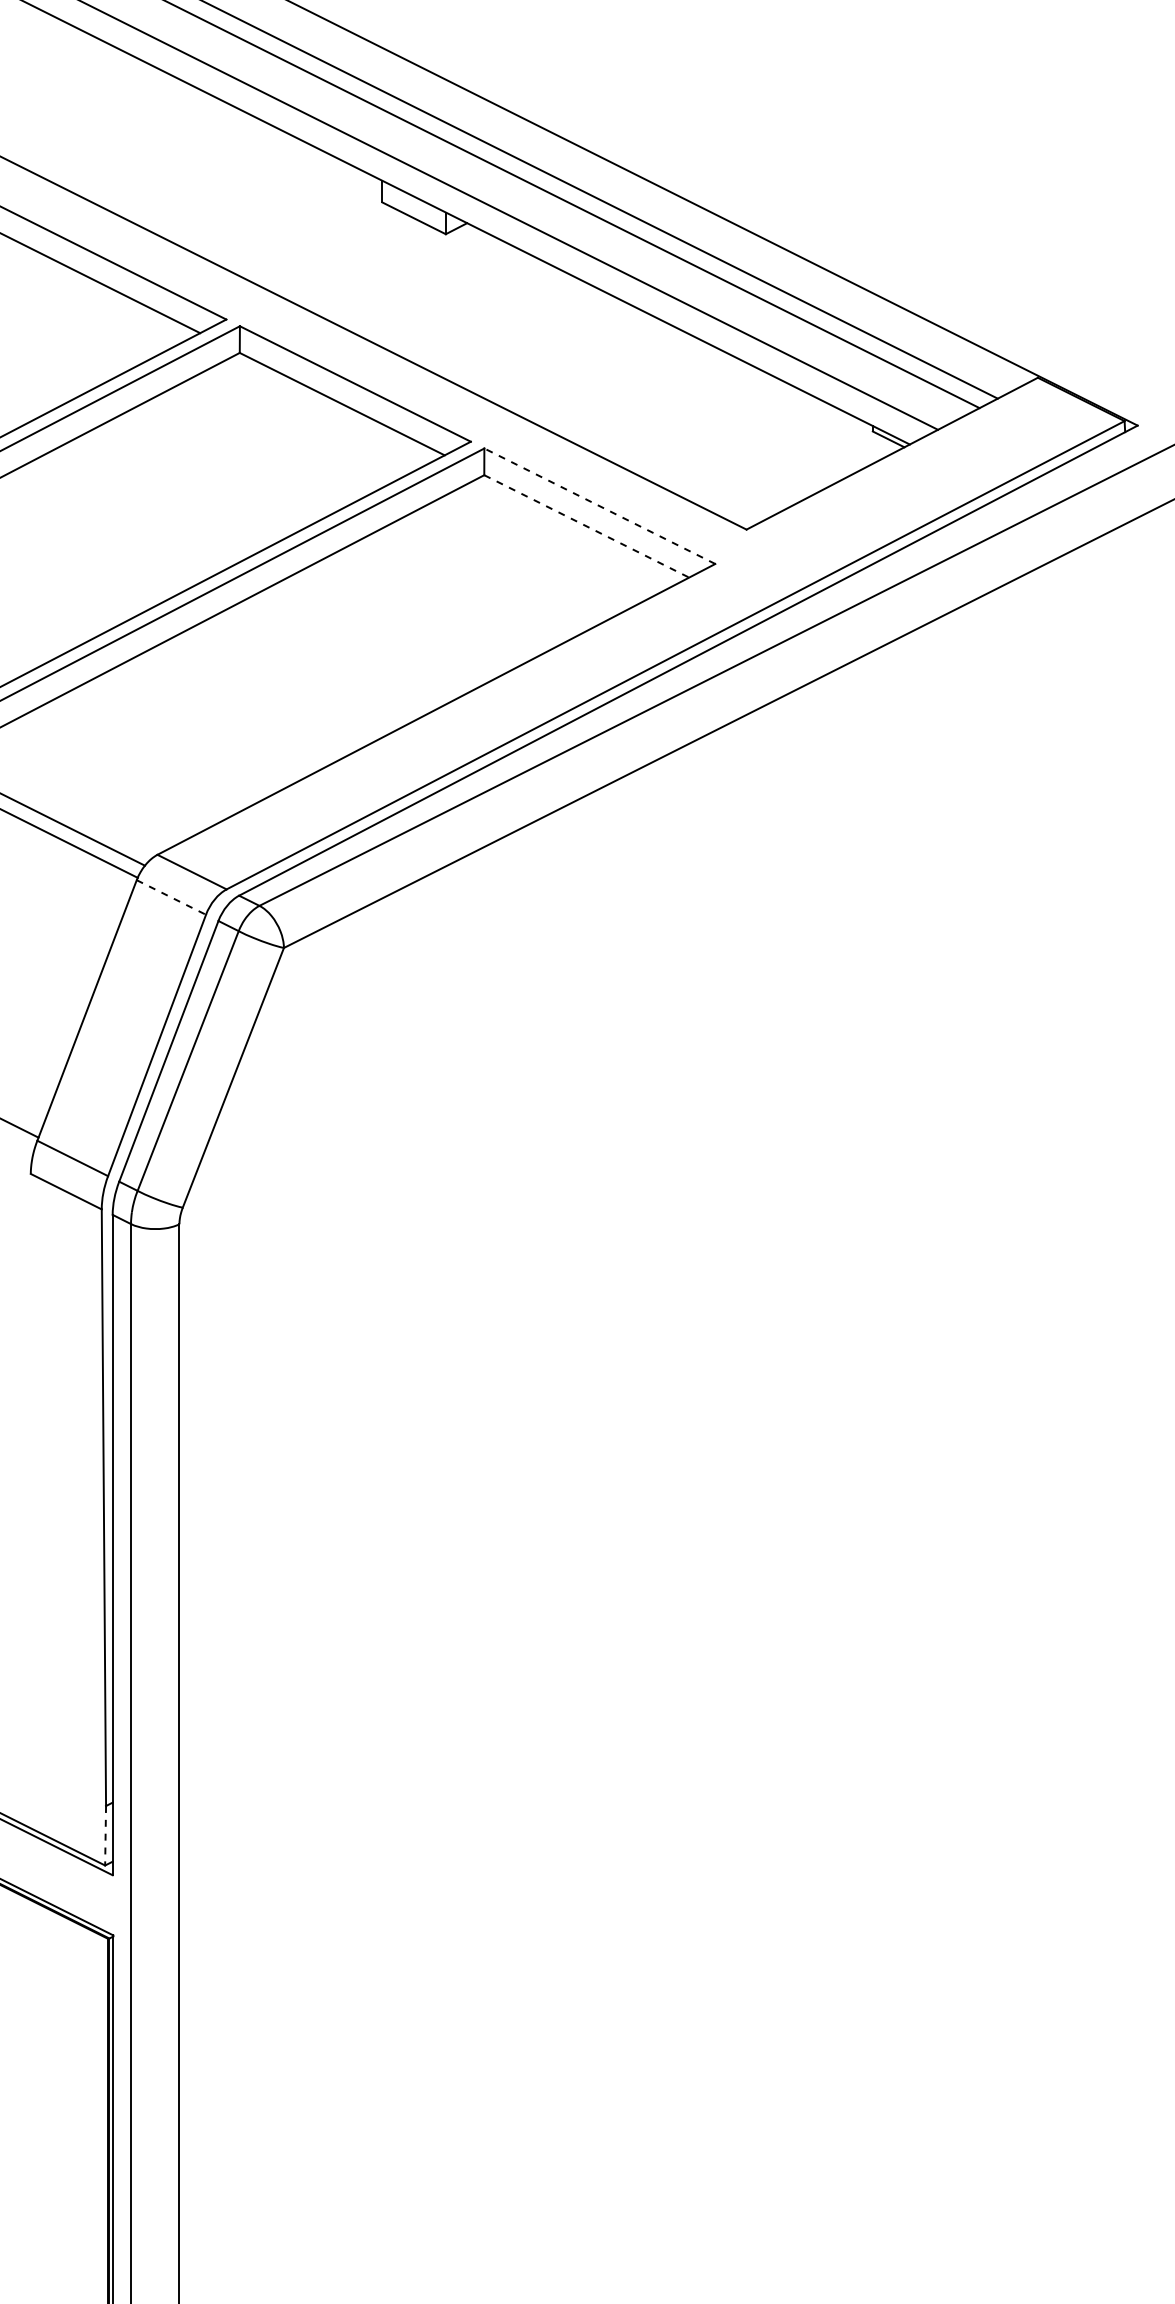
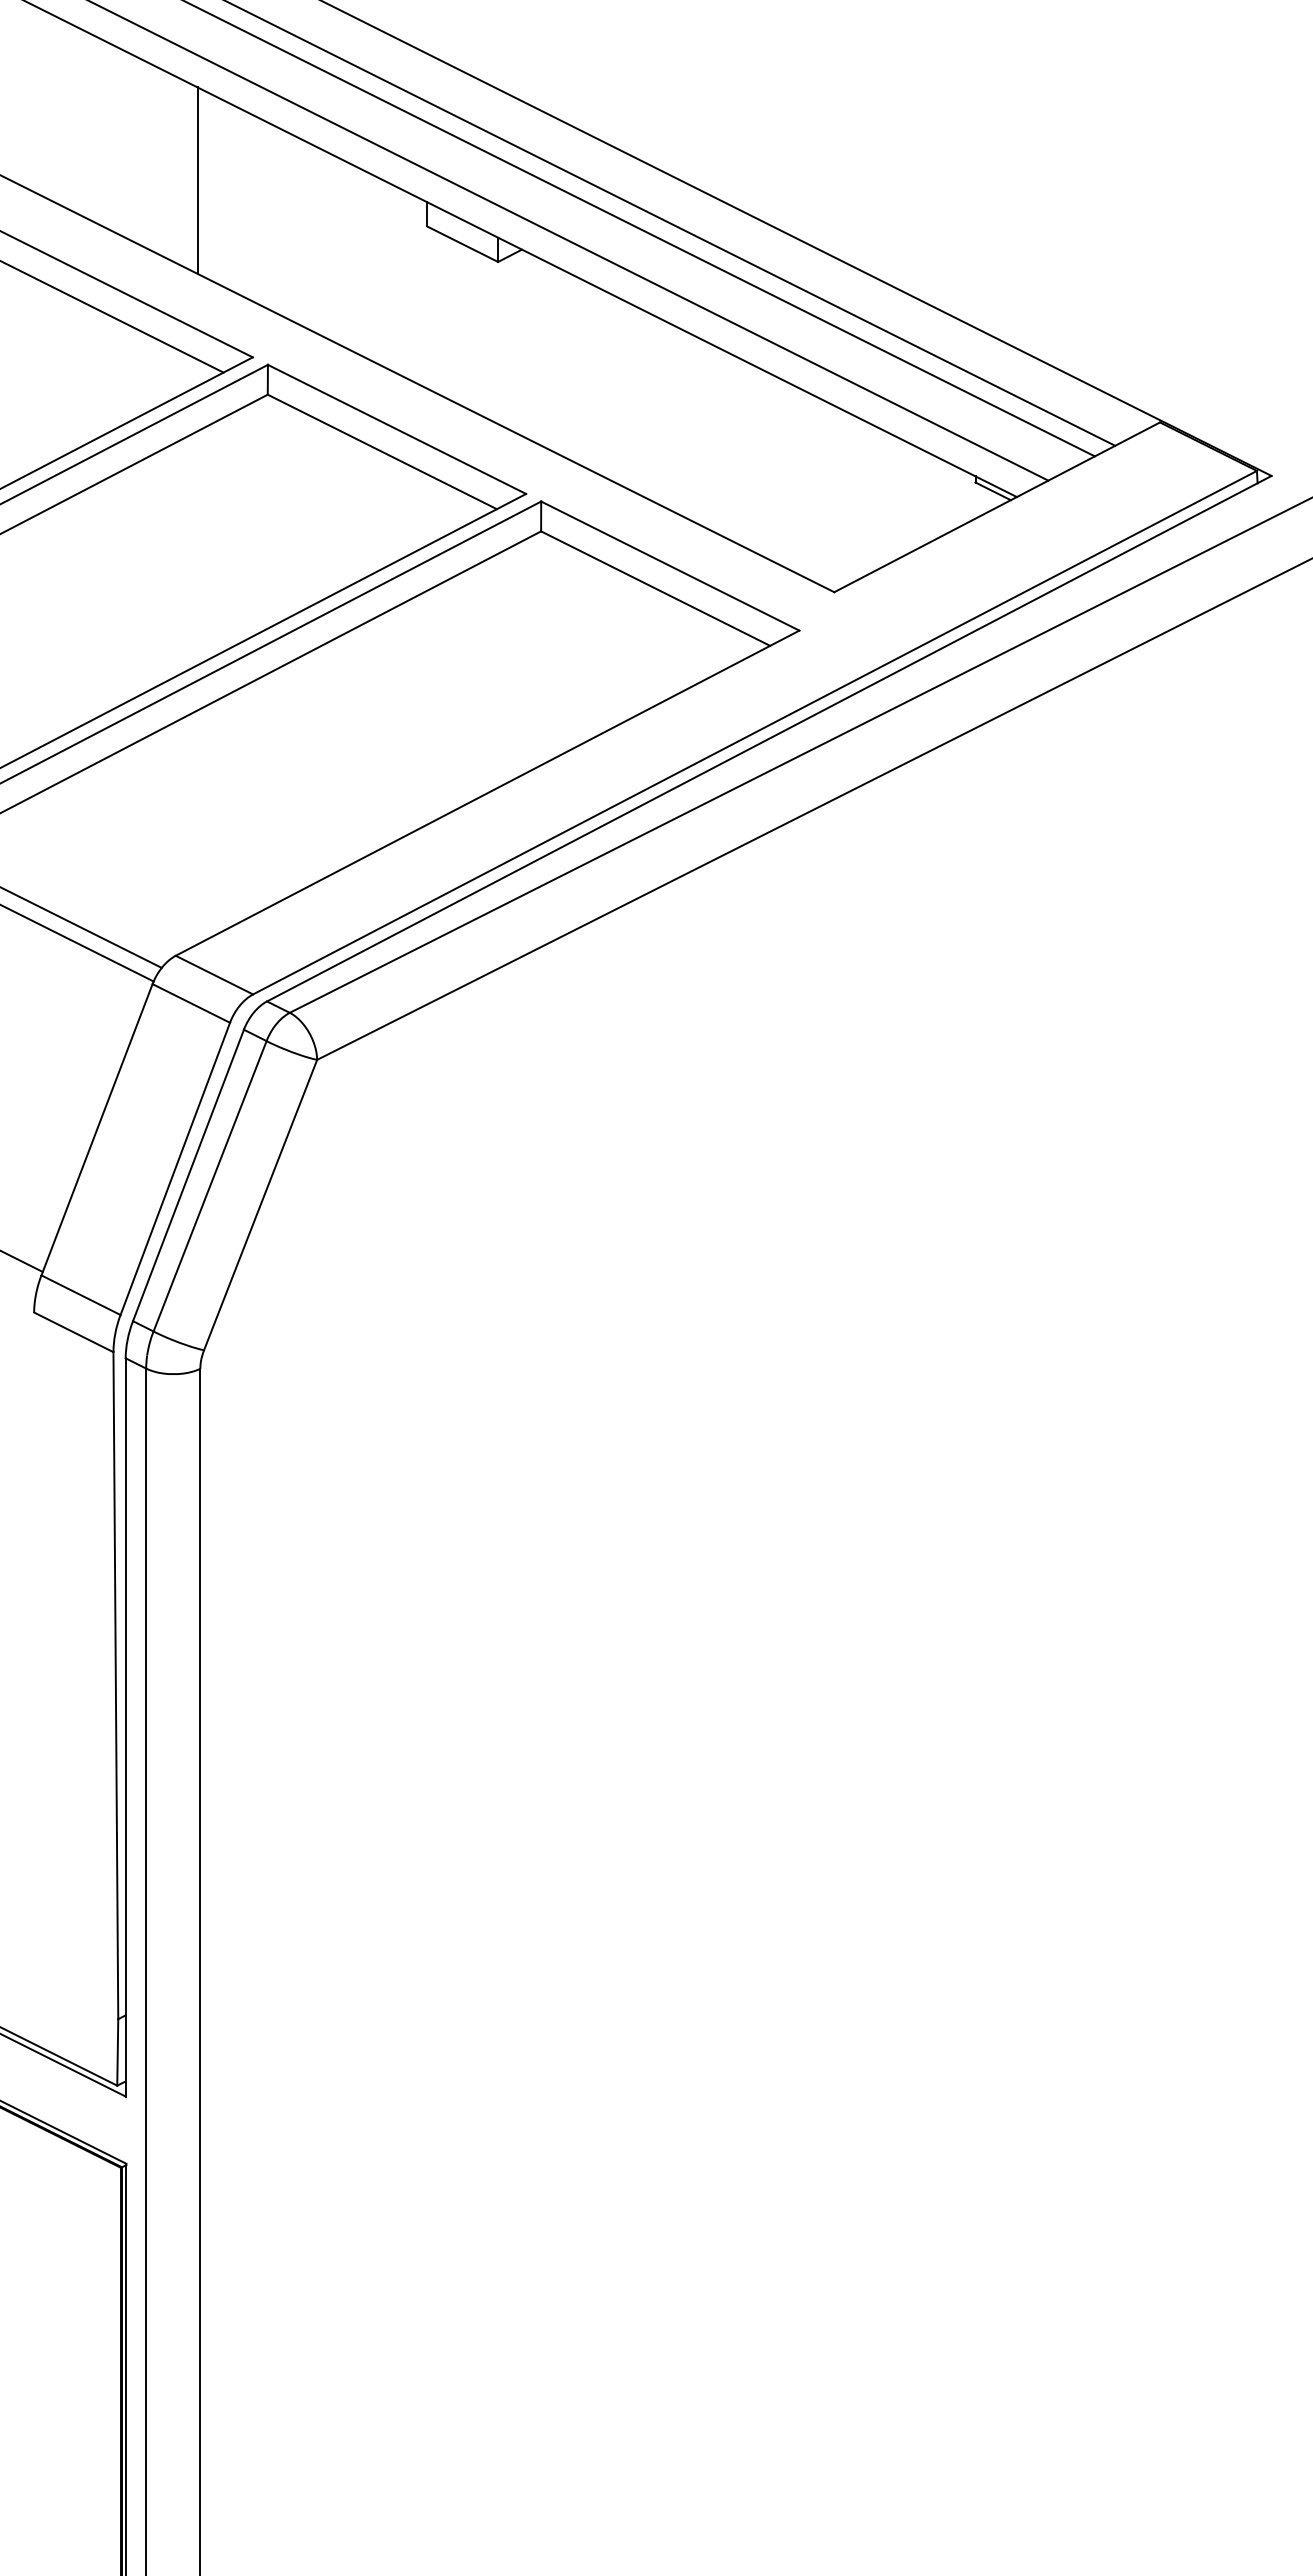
line: (176, 161) -> (197, 180), added
line: (599, 505) -> (669, 565), dashed -> solid
line: (587, 526) -> (656, 588), dashed -> solid
line: (171, 897) -> (191, 1003), dashed -> solid
line: (105, 1835) -> (117, 2052), dashed -> solid

